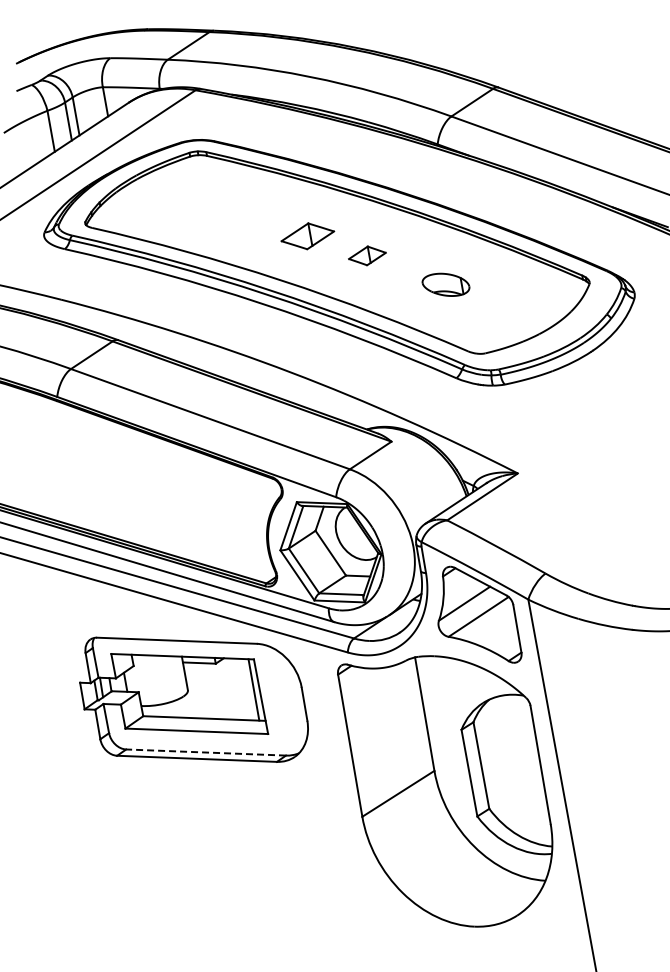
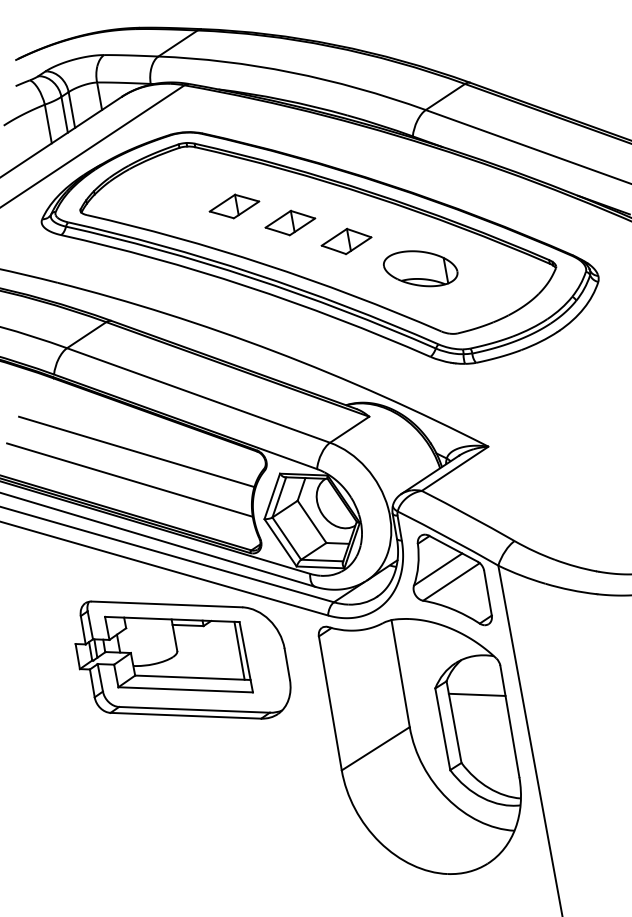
part: (248, 218) -> (234, 206), added
part: (367, 255) -> (346, 241), size x1.43
part: (445, 284) -> (420, 268), size x1.67
line: (144, 478) -> (136, 451), added
line: (137, 508) -> (129, 479), added
line: (505, 736) -> (476, 694), added
line: (206, 752) -> (194, 709), dashed -> solid

